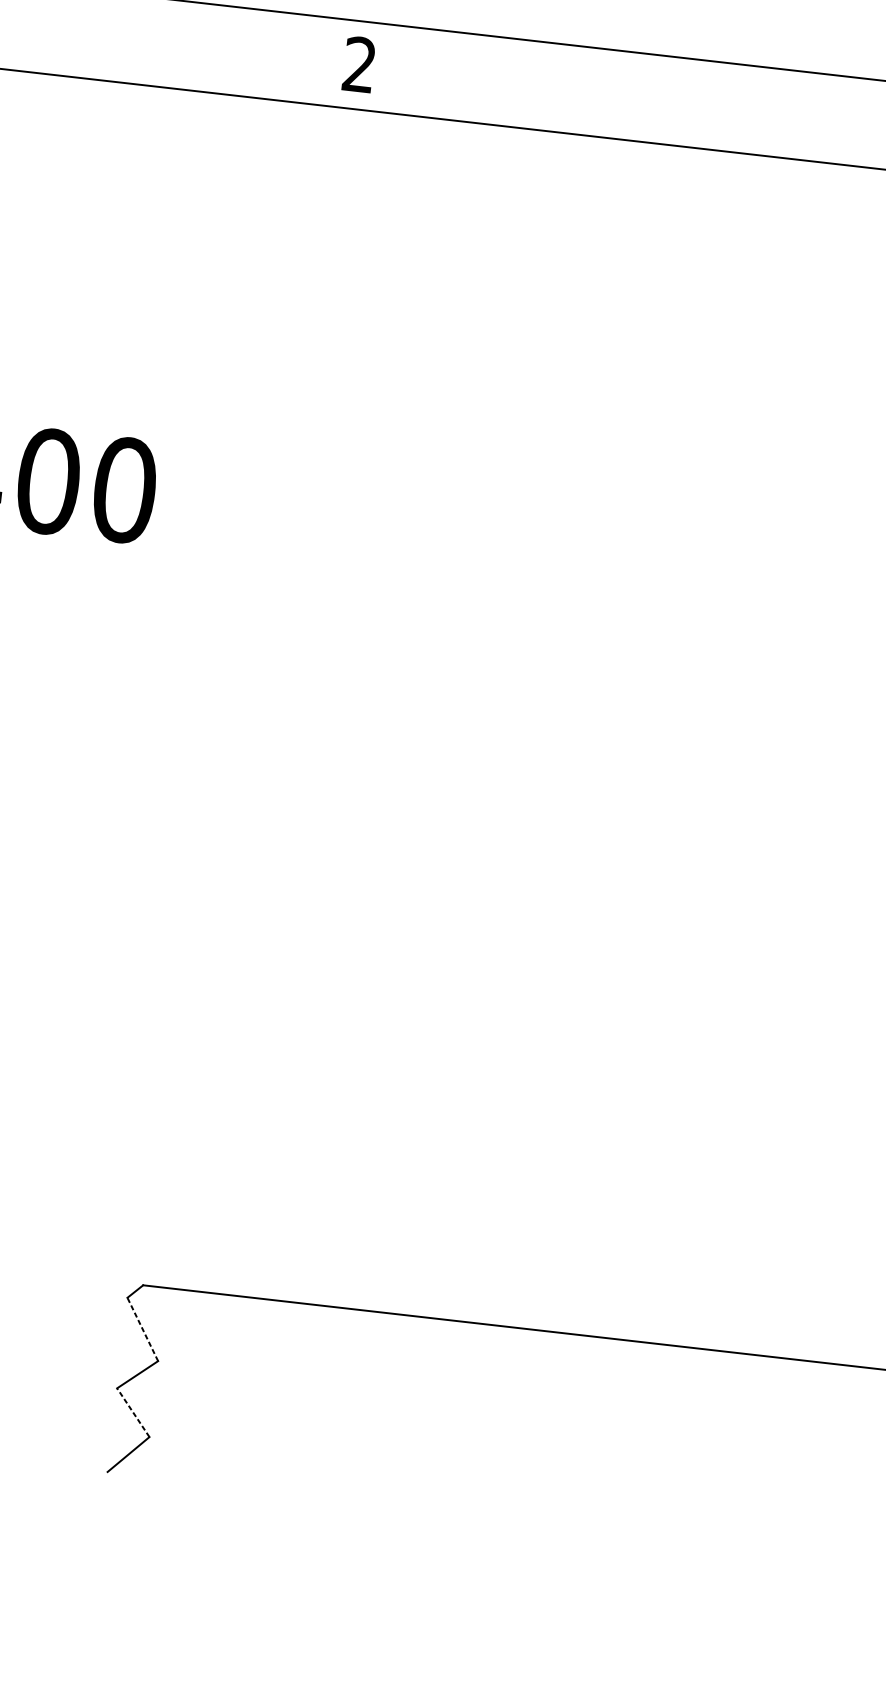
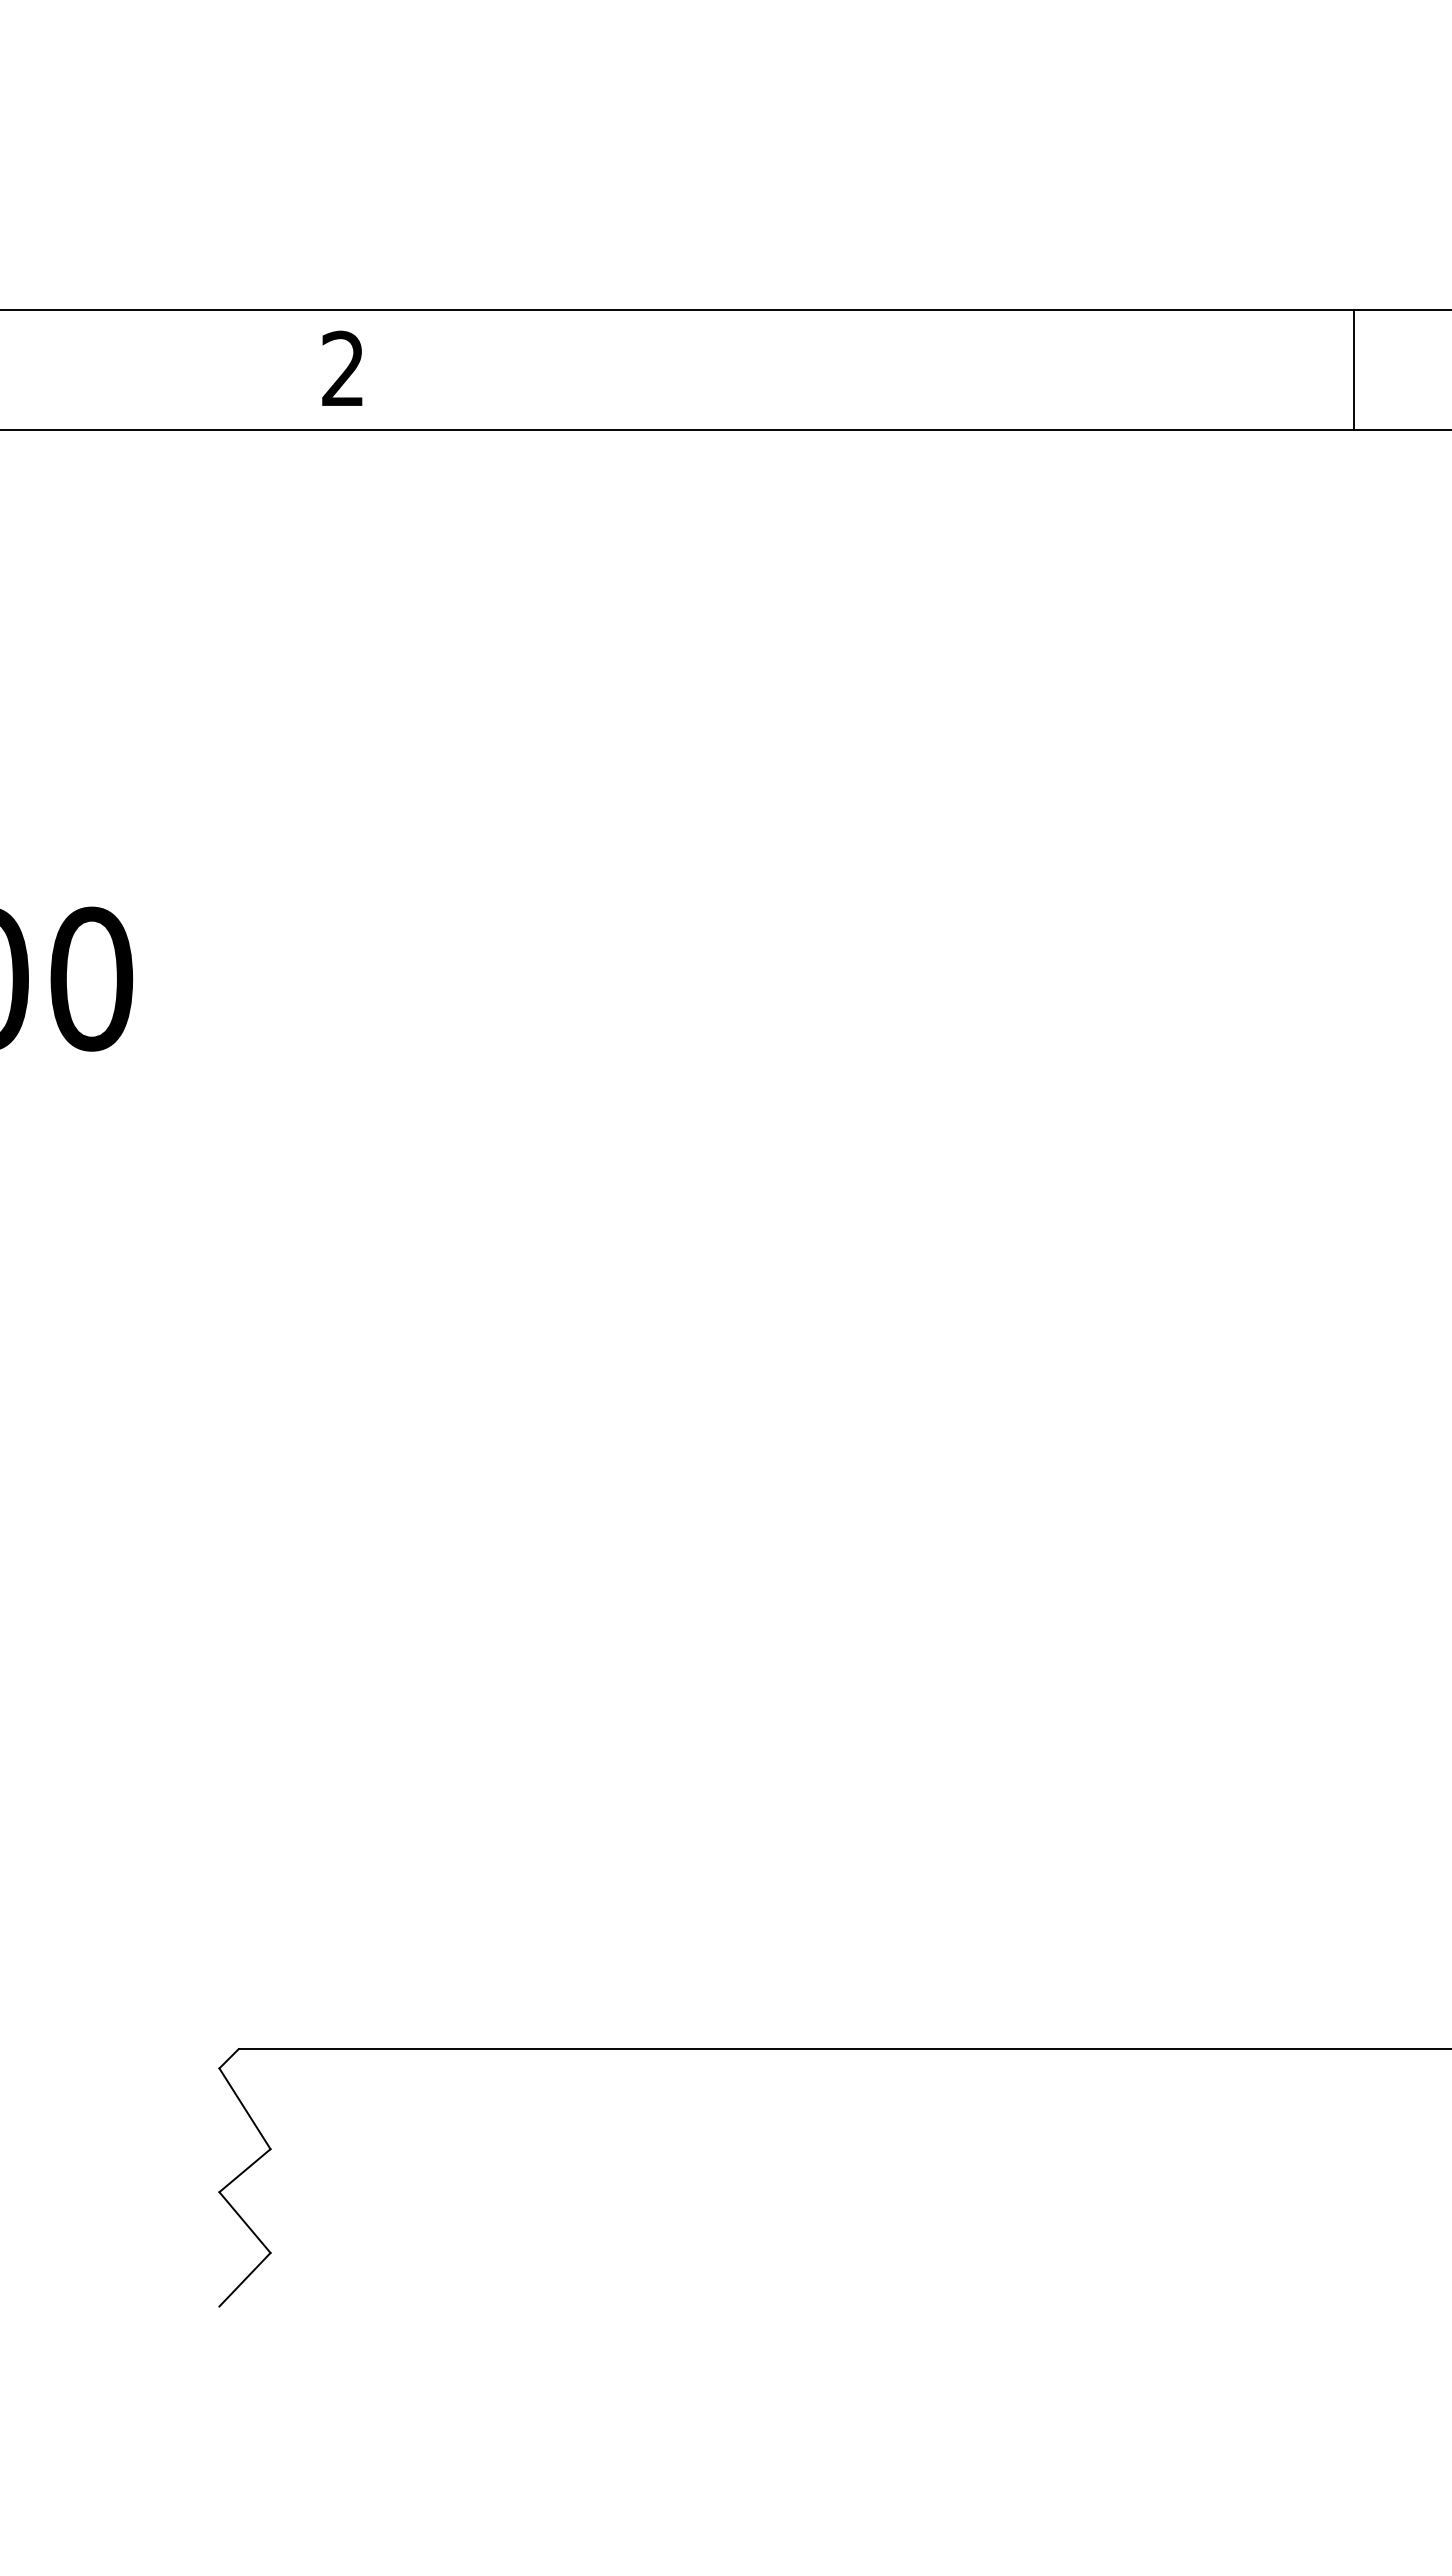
line: (142, 1329) -> (244, 2108), dashed -> solid
line: (132, 1412) -> (244, 2222), dashed -> solid

